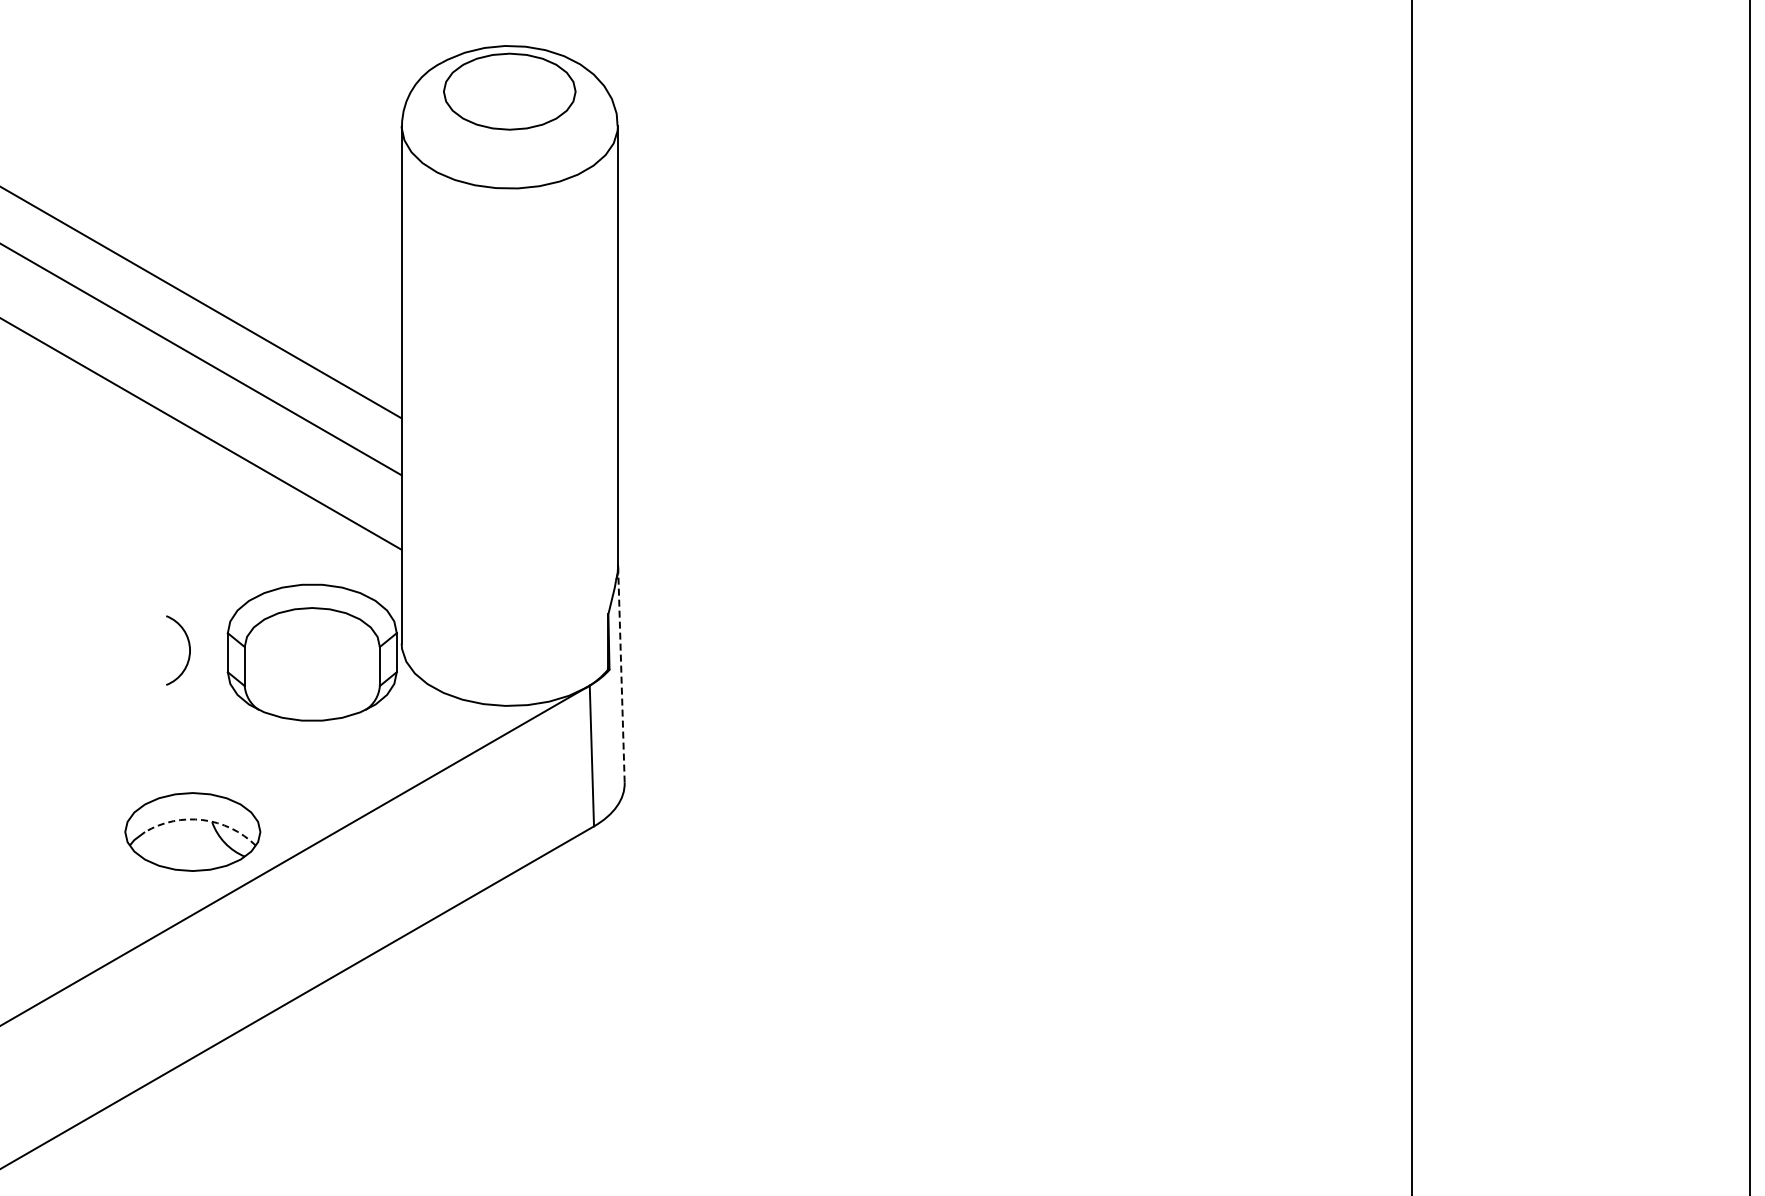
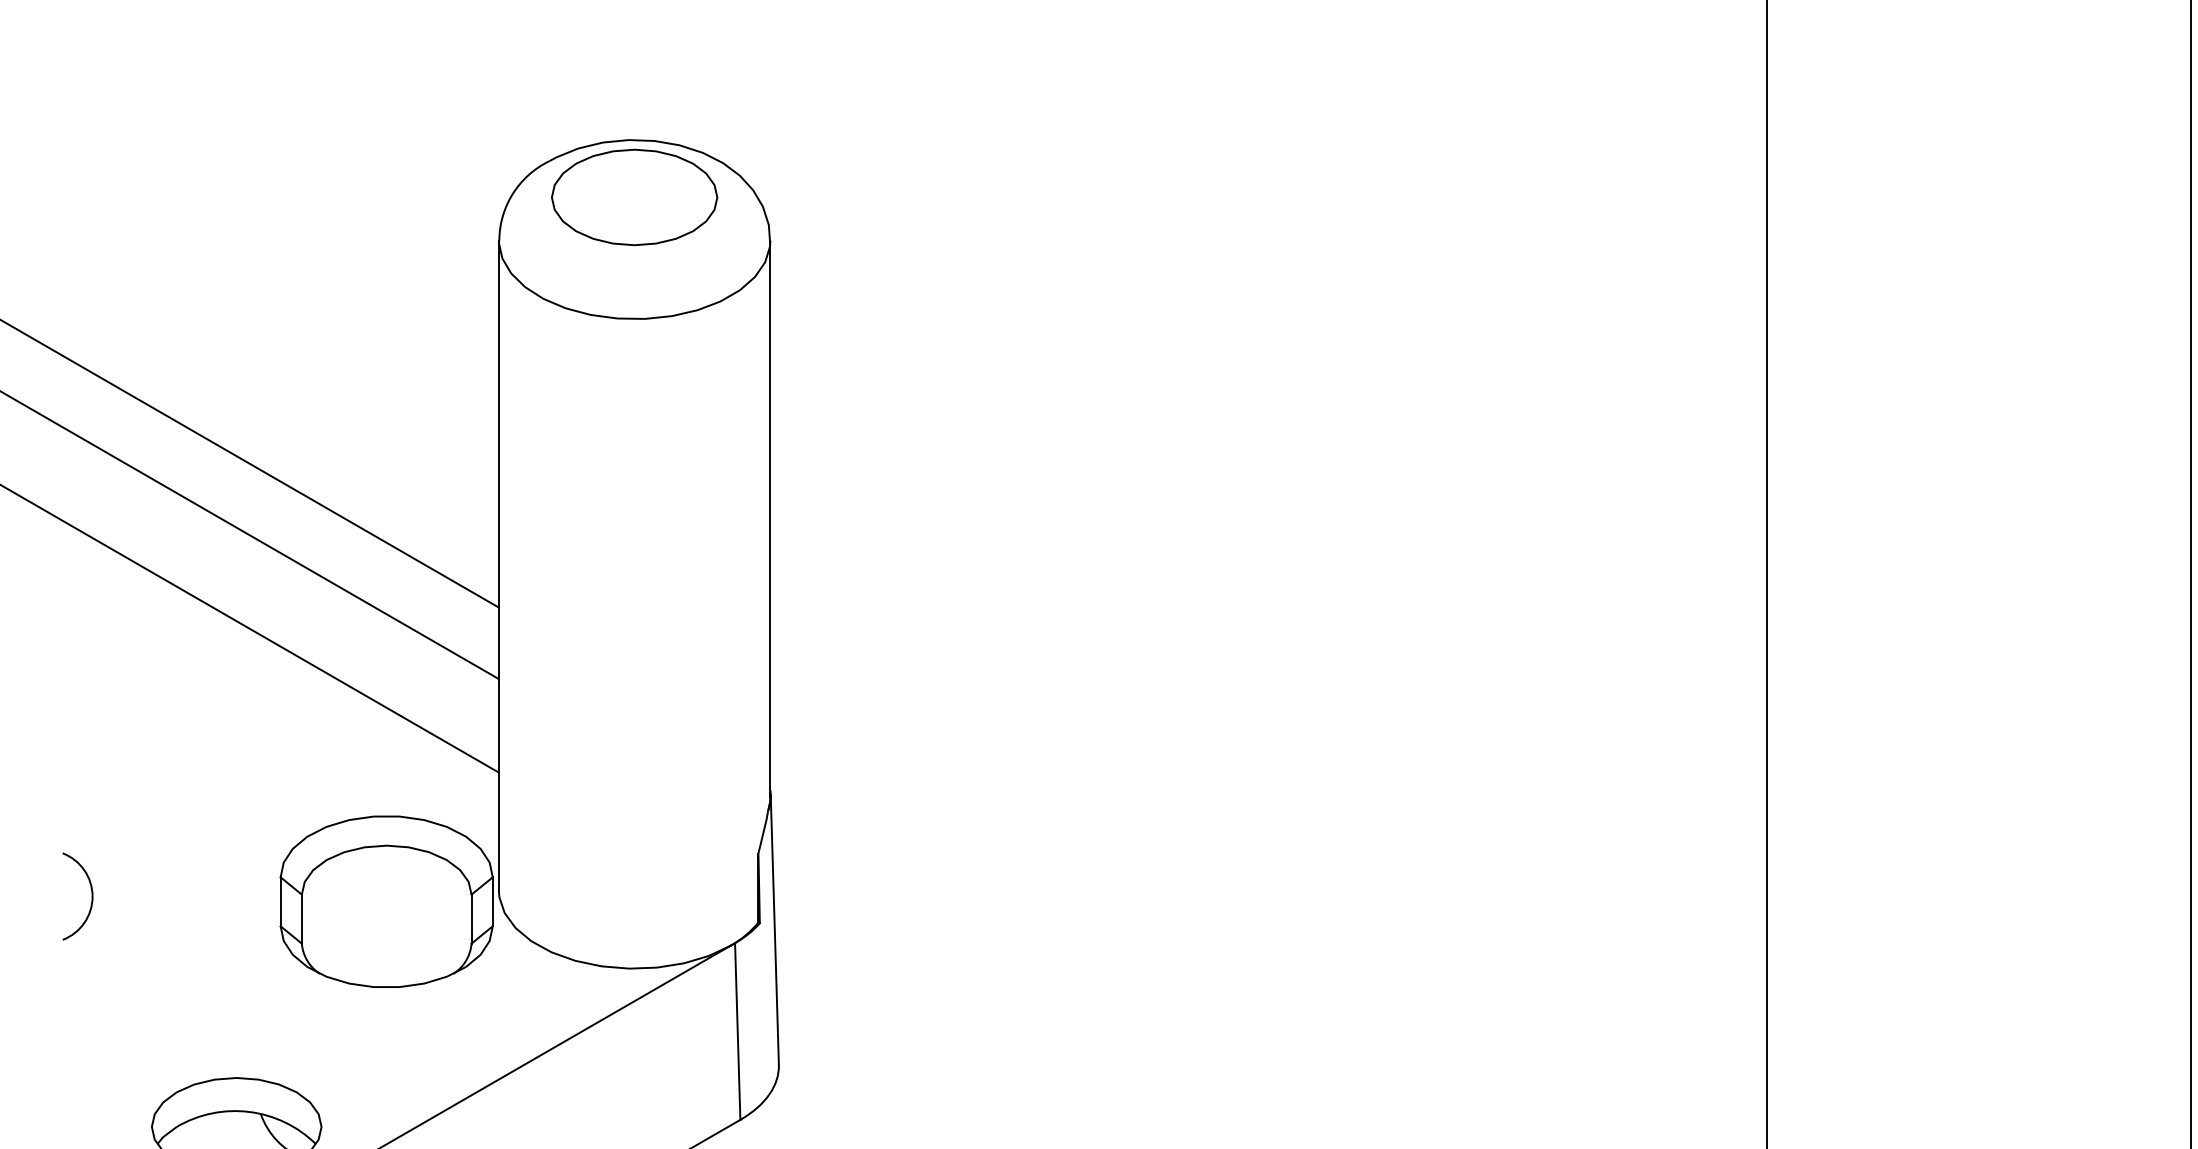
arc: (188, 646) -> (90, 891), moved
line: (621, 674) -> (774, 929), dashed -> solid
arc: (202, 820) -> (248, 1112), dashed -> solid

